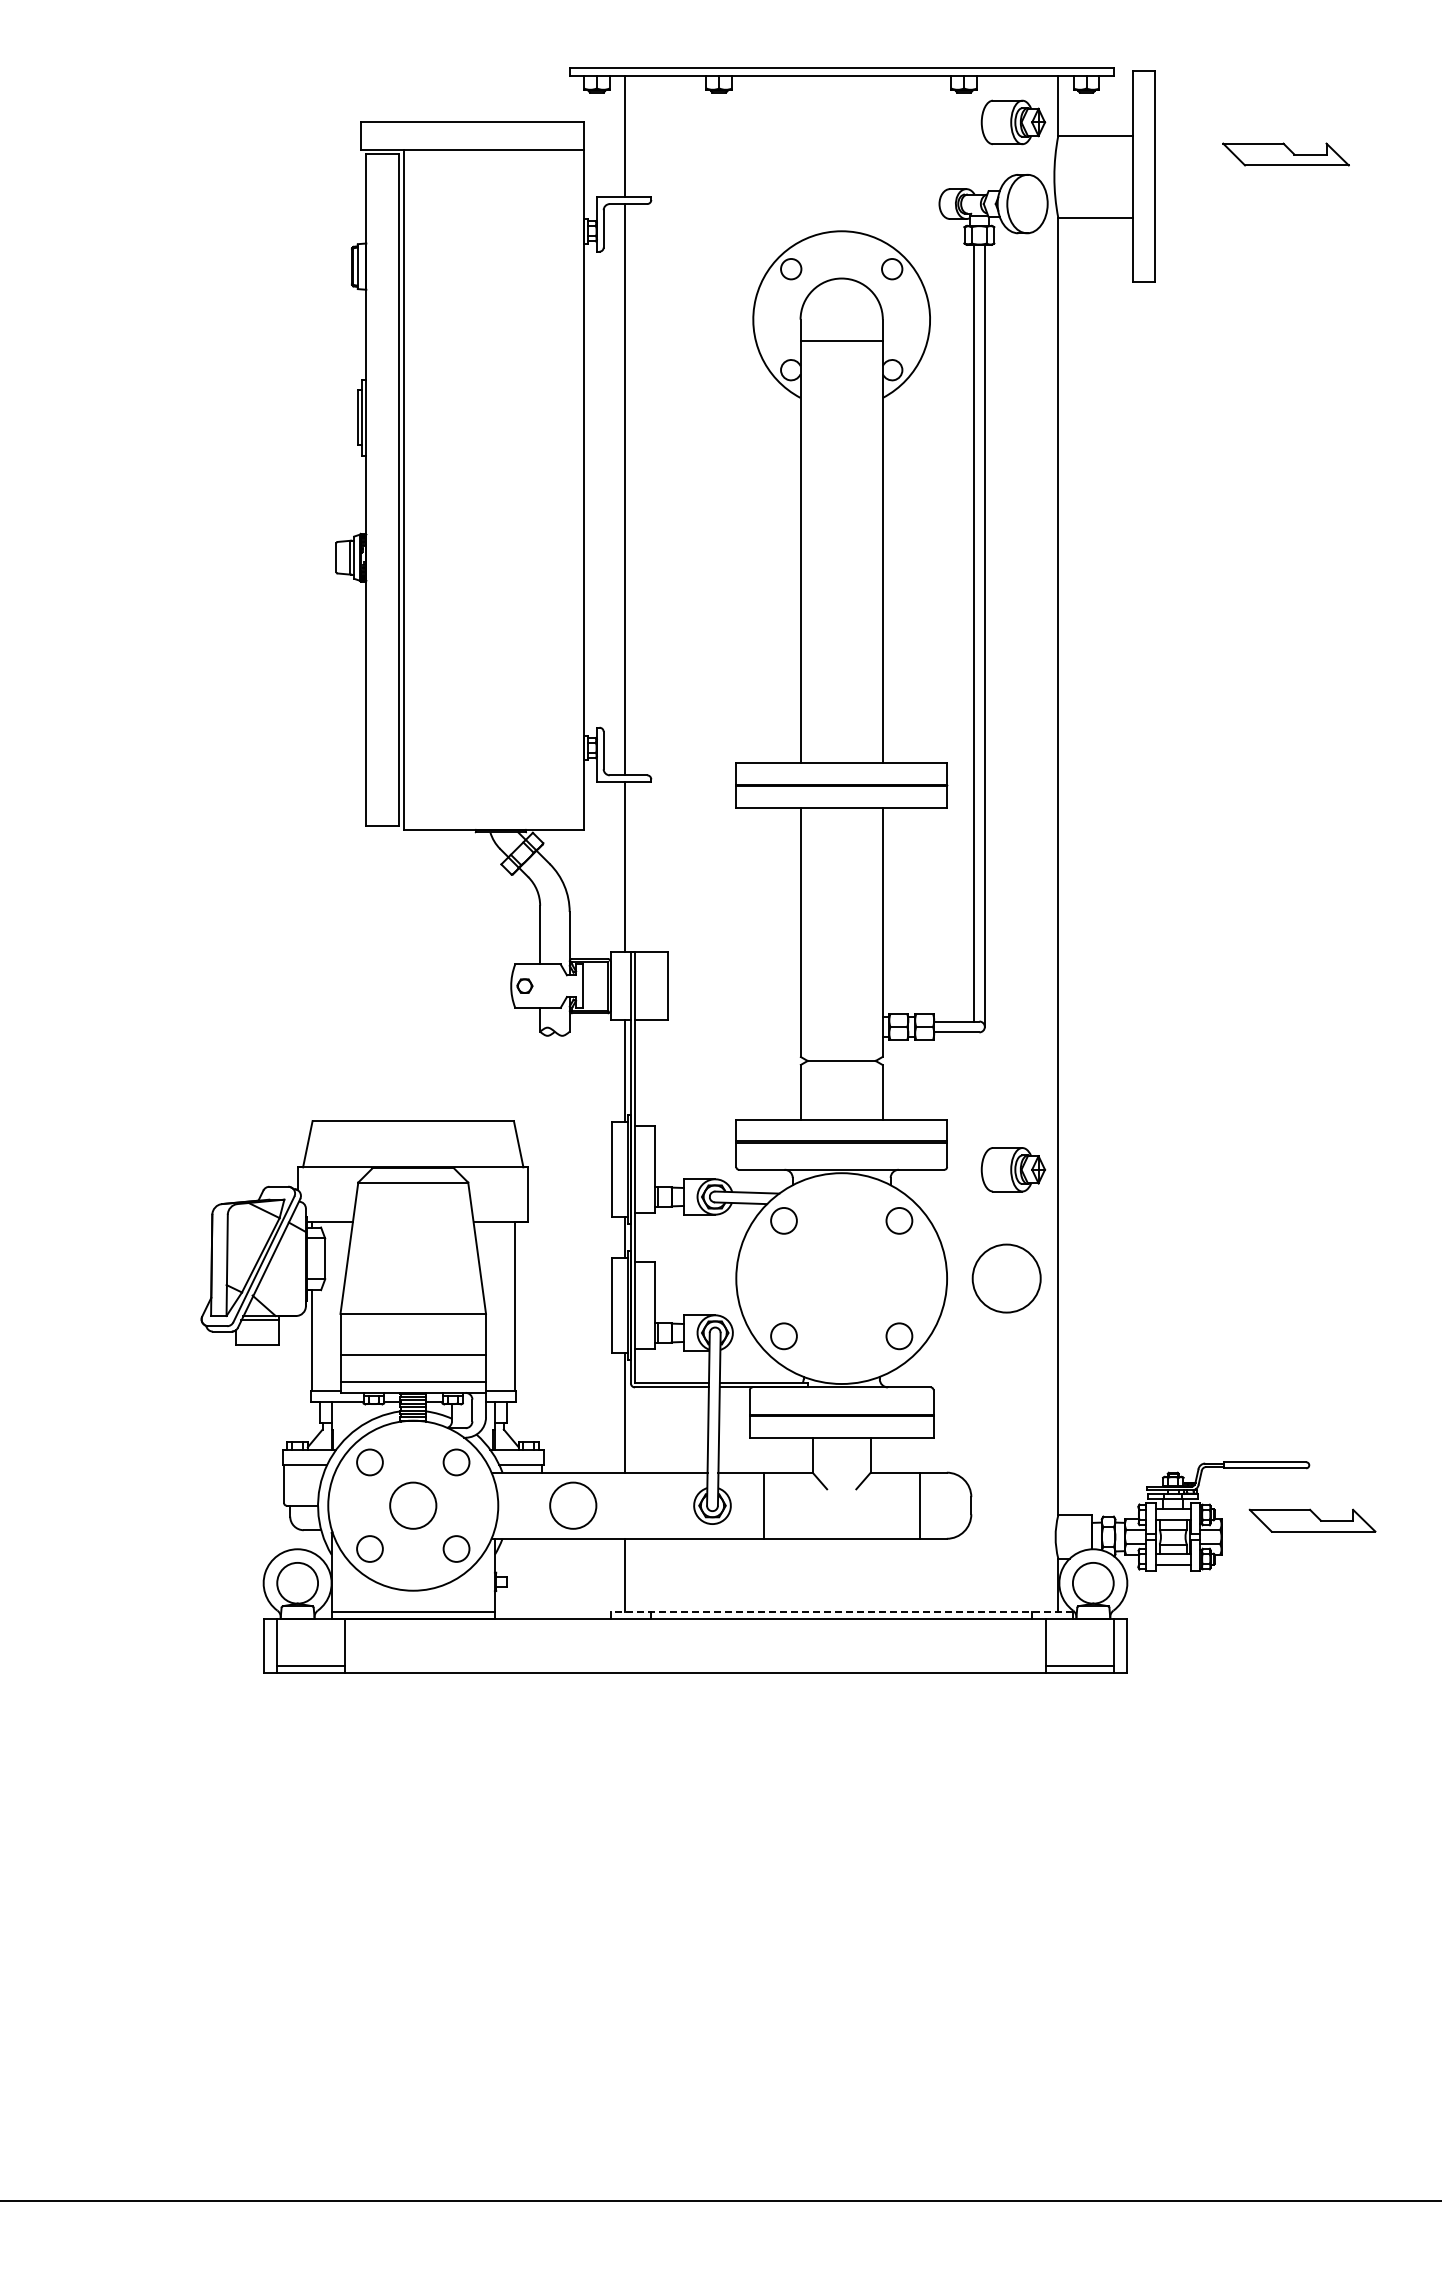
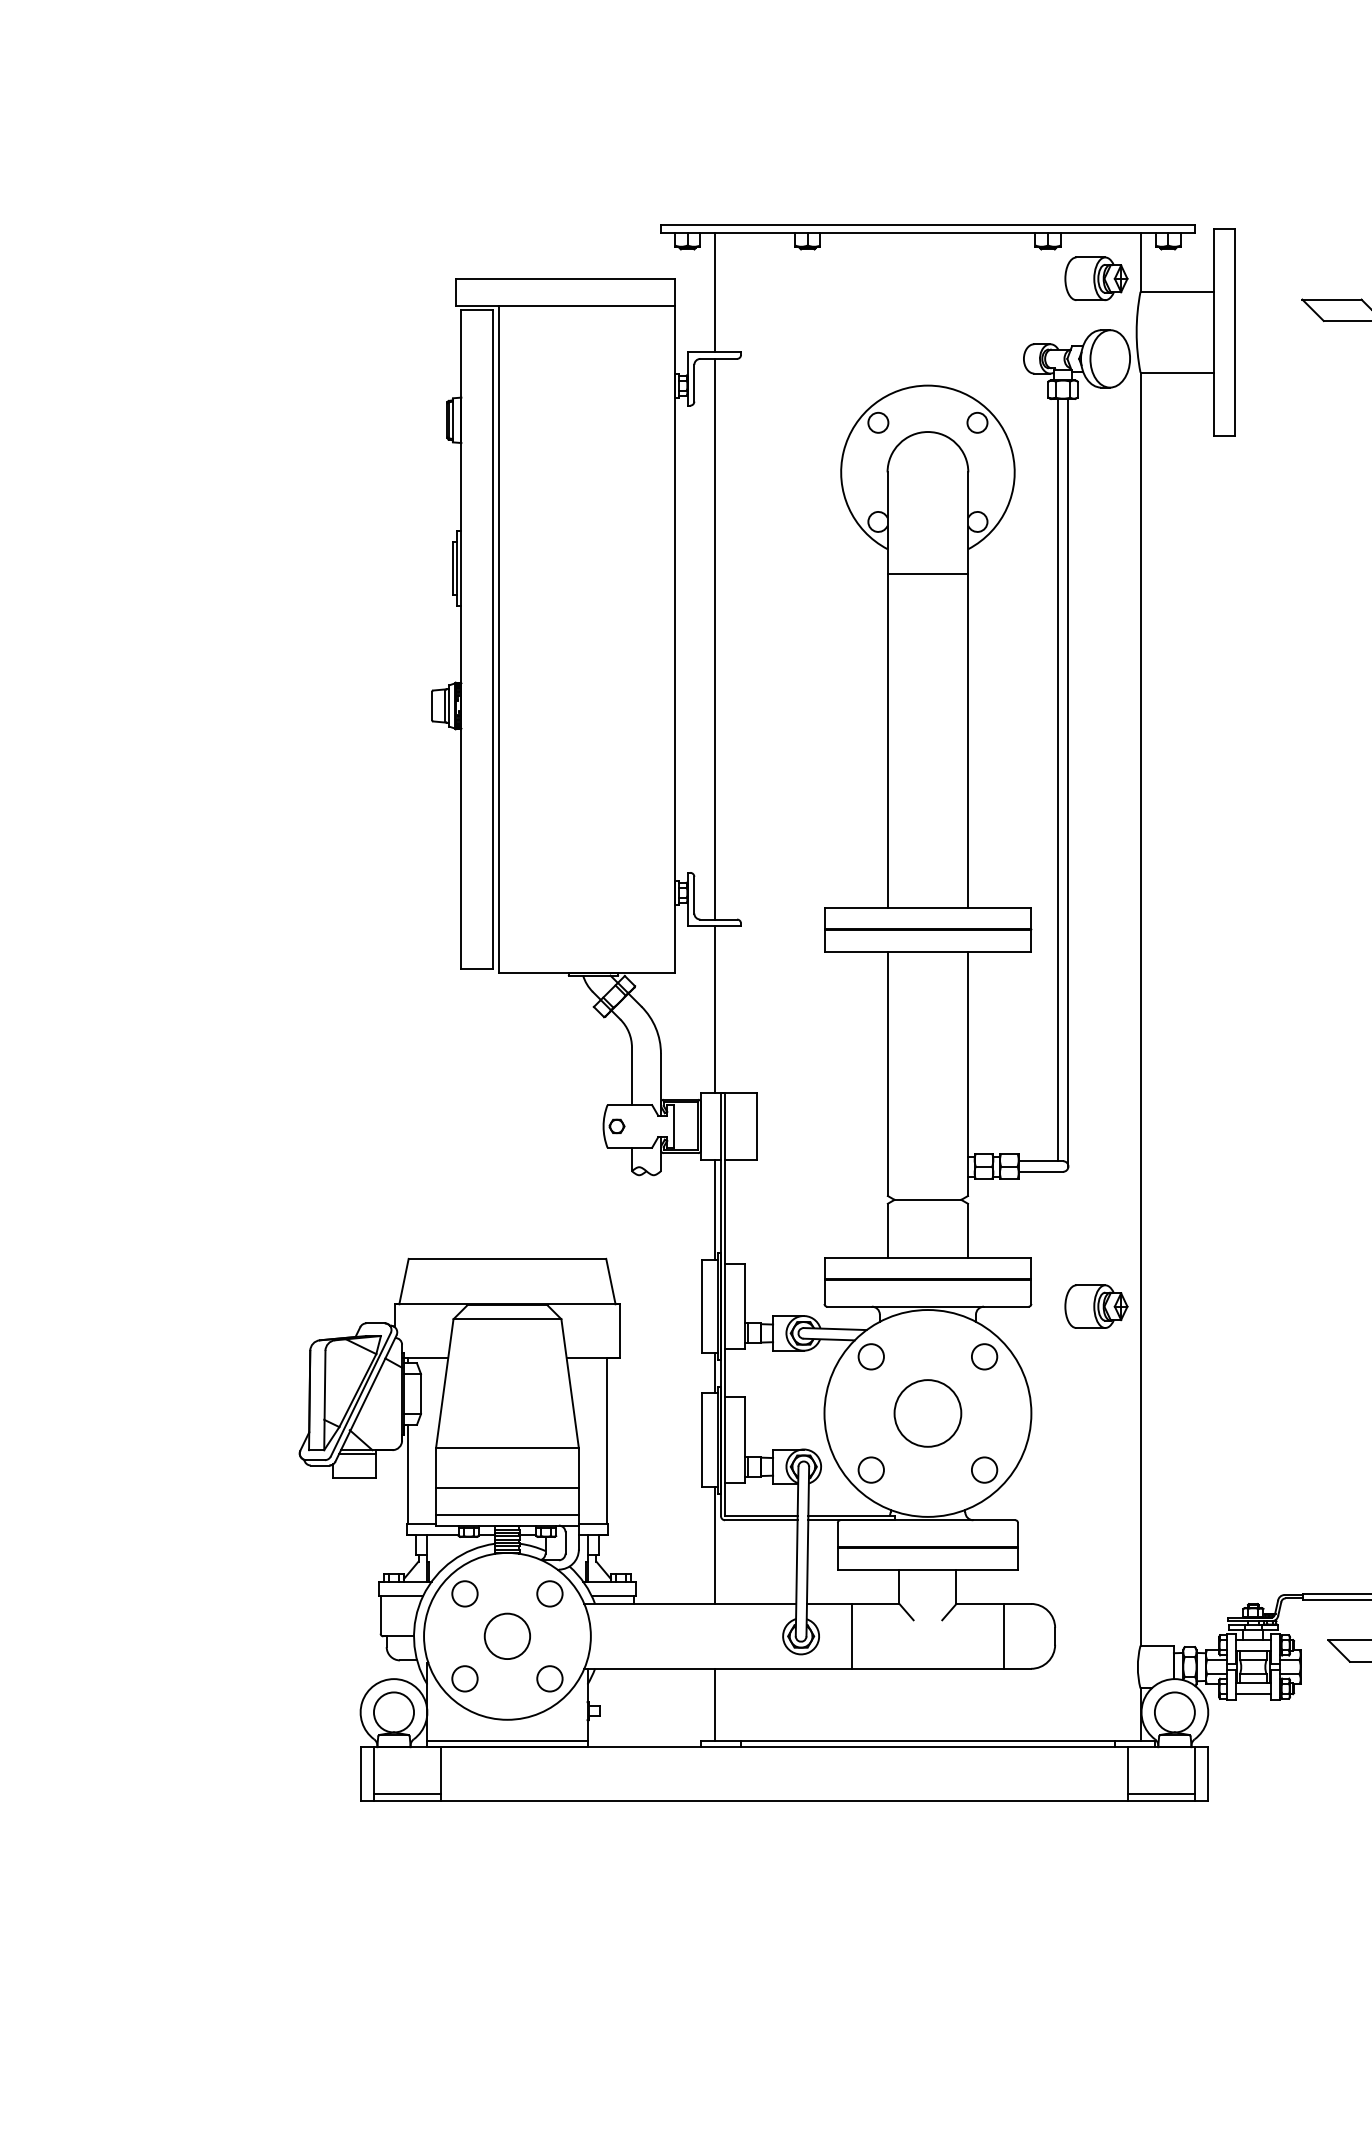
line: (841, 341) -> (927, 574), moved
circle: (1006, 1278) -> (927, 1413), moved
circle: (573, 1505) -> (664, 1636), removed
line: (841, 1611) -> (927, 1740), dashed -> solid

